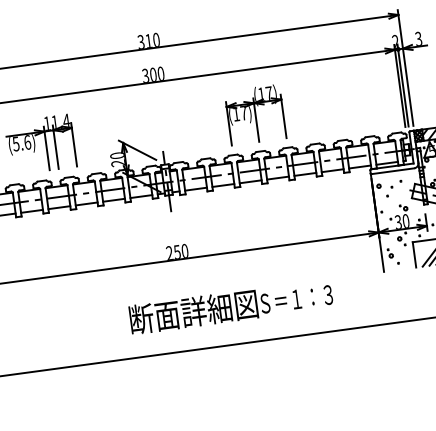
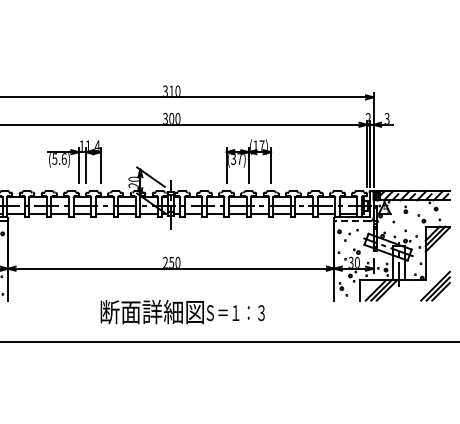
text: (236, 113) -> (233, 158), (17) -> (37)
line: (391, 171) -> (351, 221), solid -> dashed
text: (230, 306) -> (182, 311), moved

